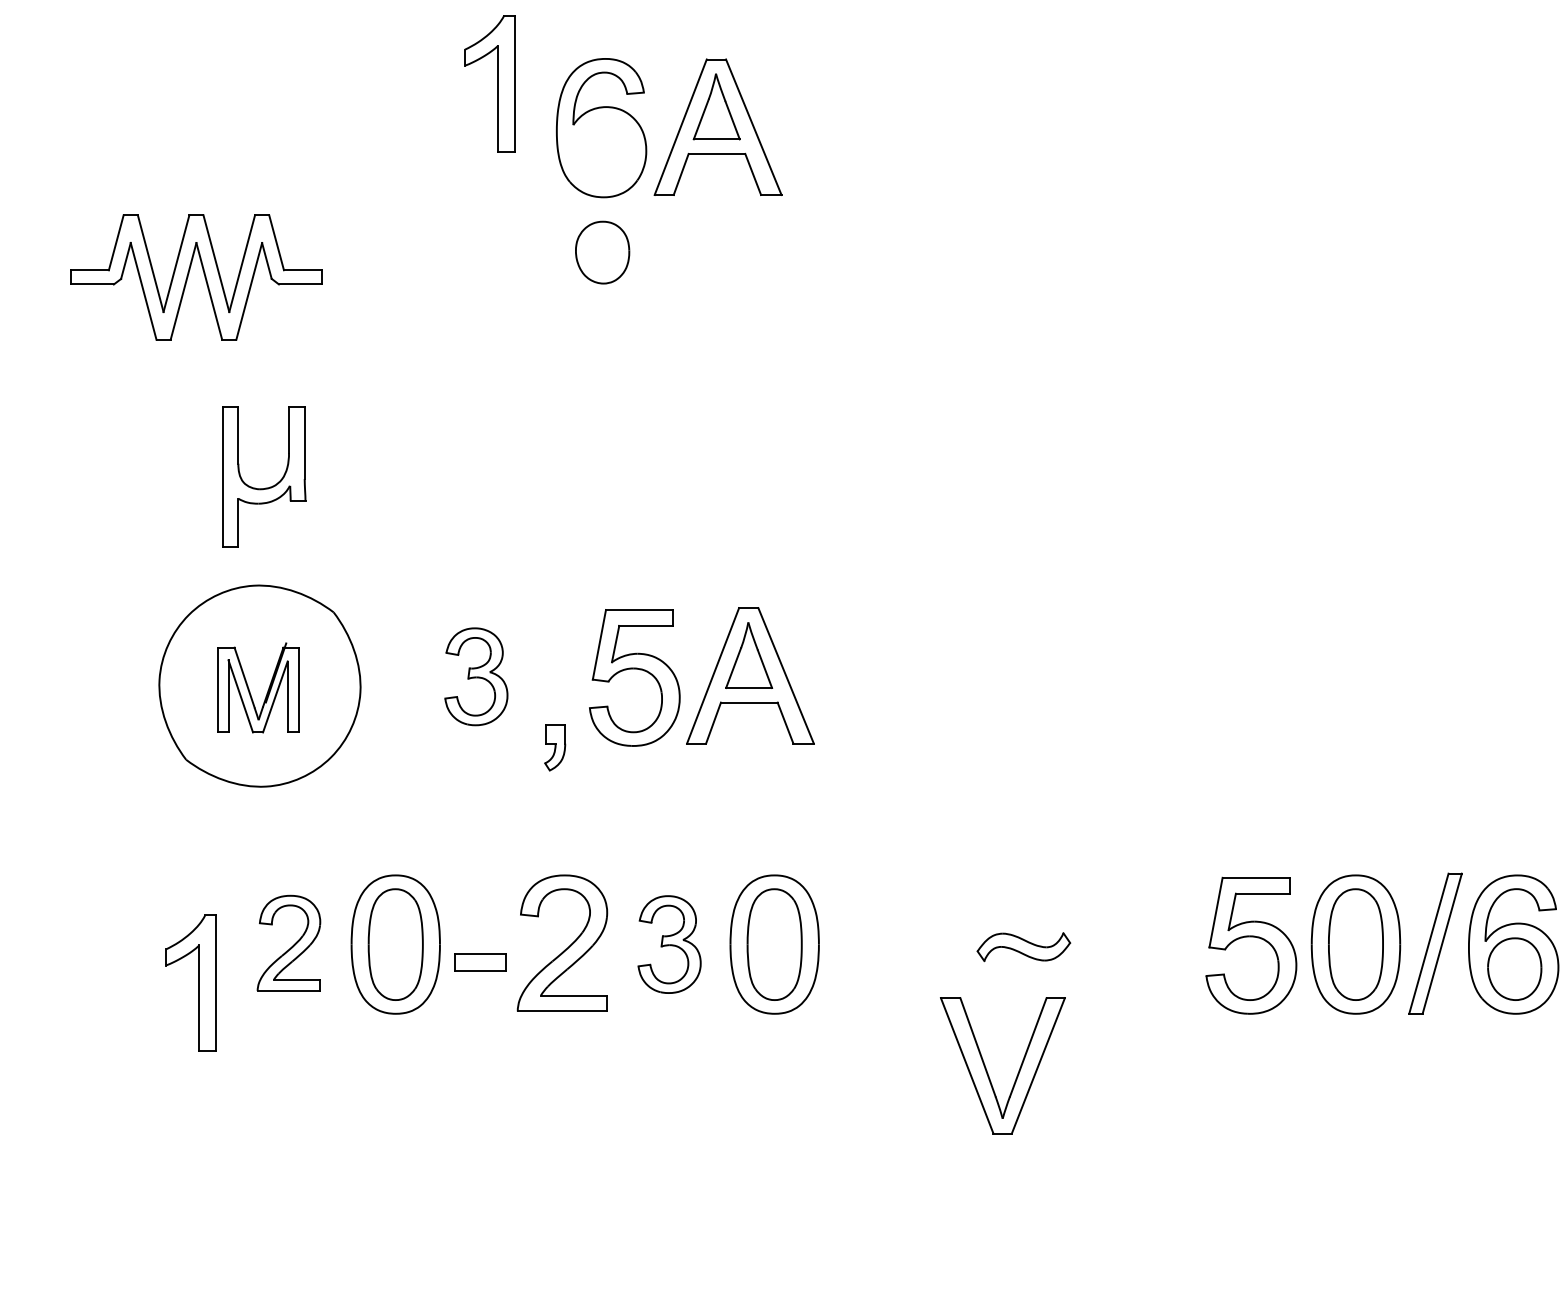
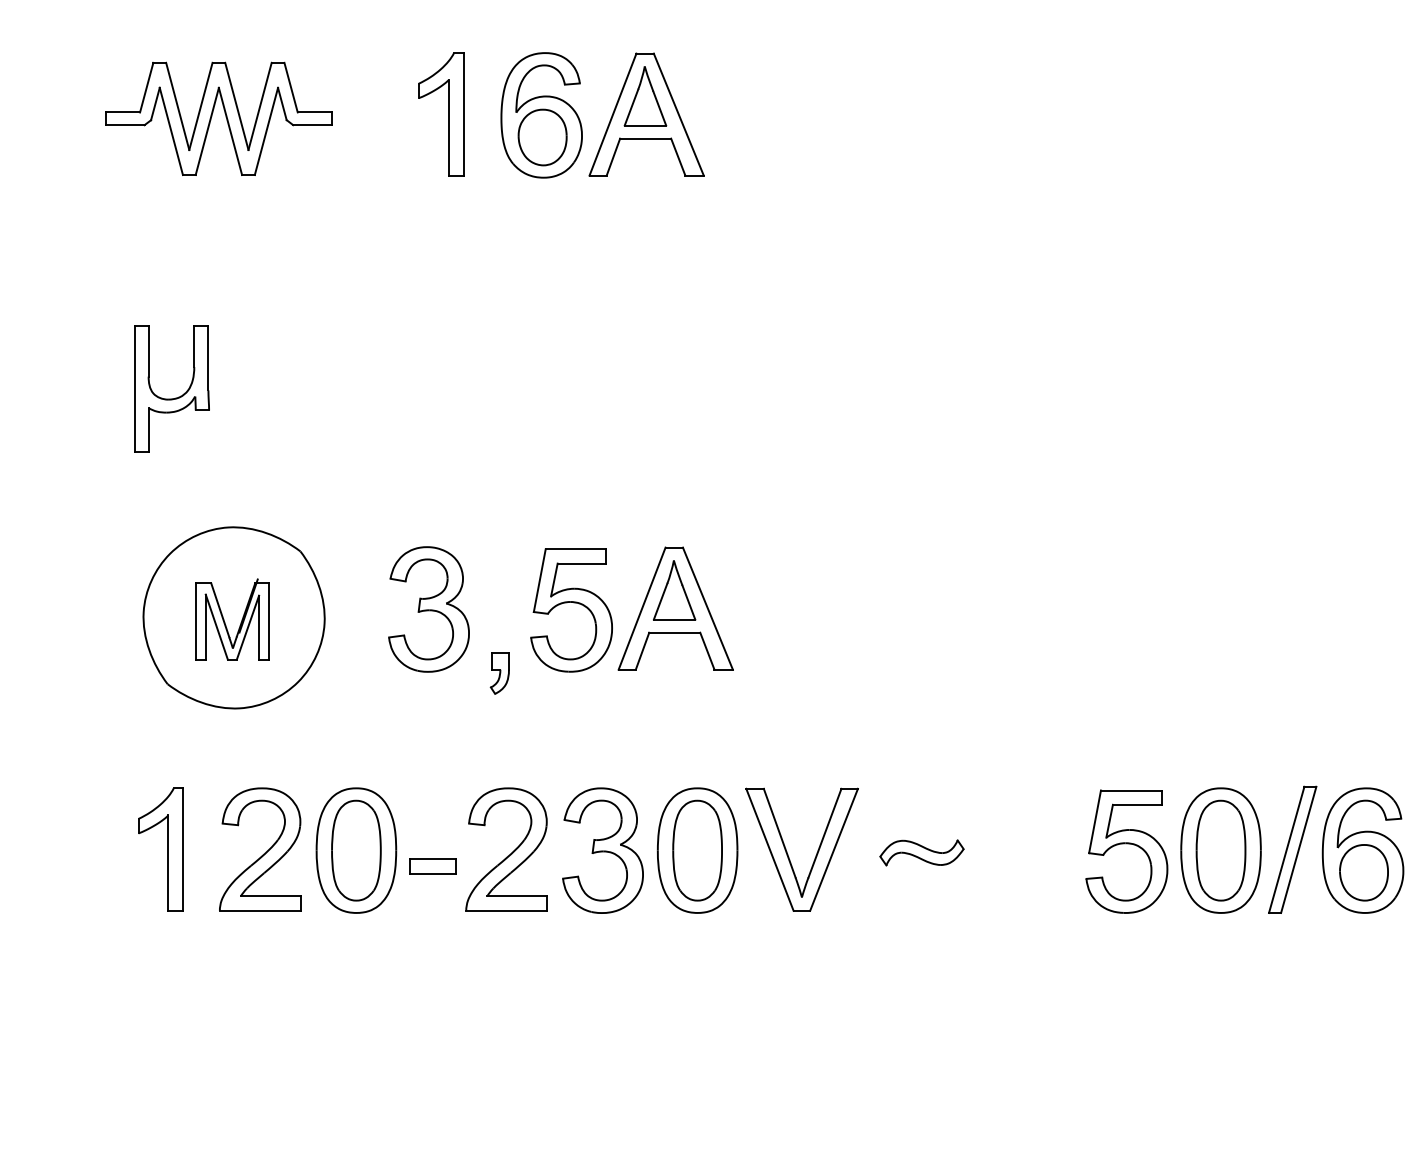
part: (498, 83) -> (448, 114), moved
part: (602, 252) -> (542, 137), moved
part: (189, 274) -> (212, 116), moved
part: (268, 486) -> (175, 397), moved
part: (475, 676) -> (428, 609), size x1.43
part: (289, 943) -> (260, 849), size x1.43
part: (669, 944) -> (602, 850), size x1.43
part: (198, 983) -> (167, 849), moved
part: (987, 1071) -> (788, 854), moved

